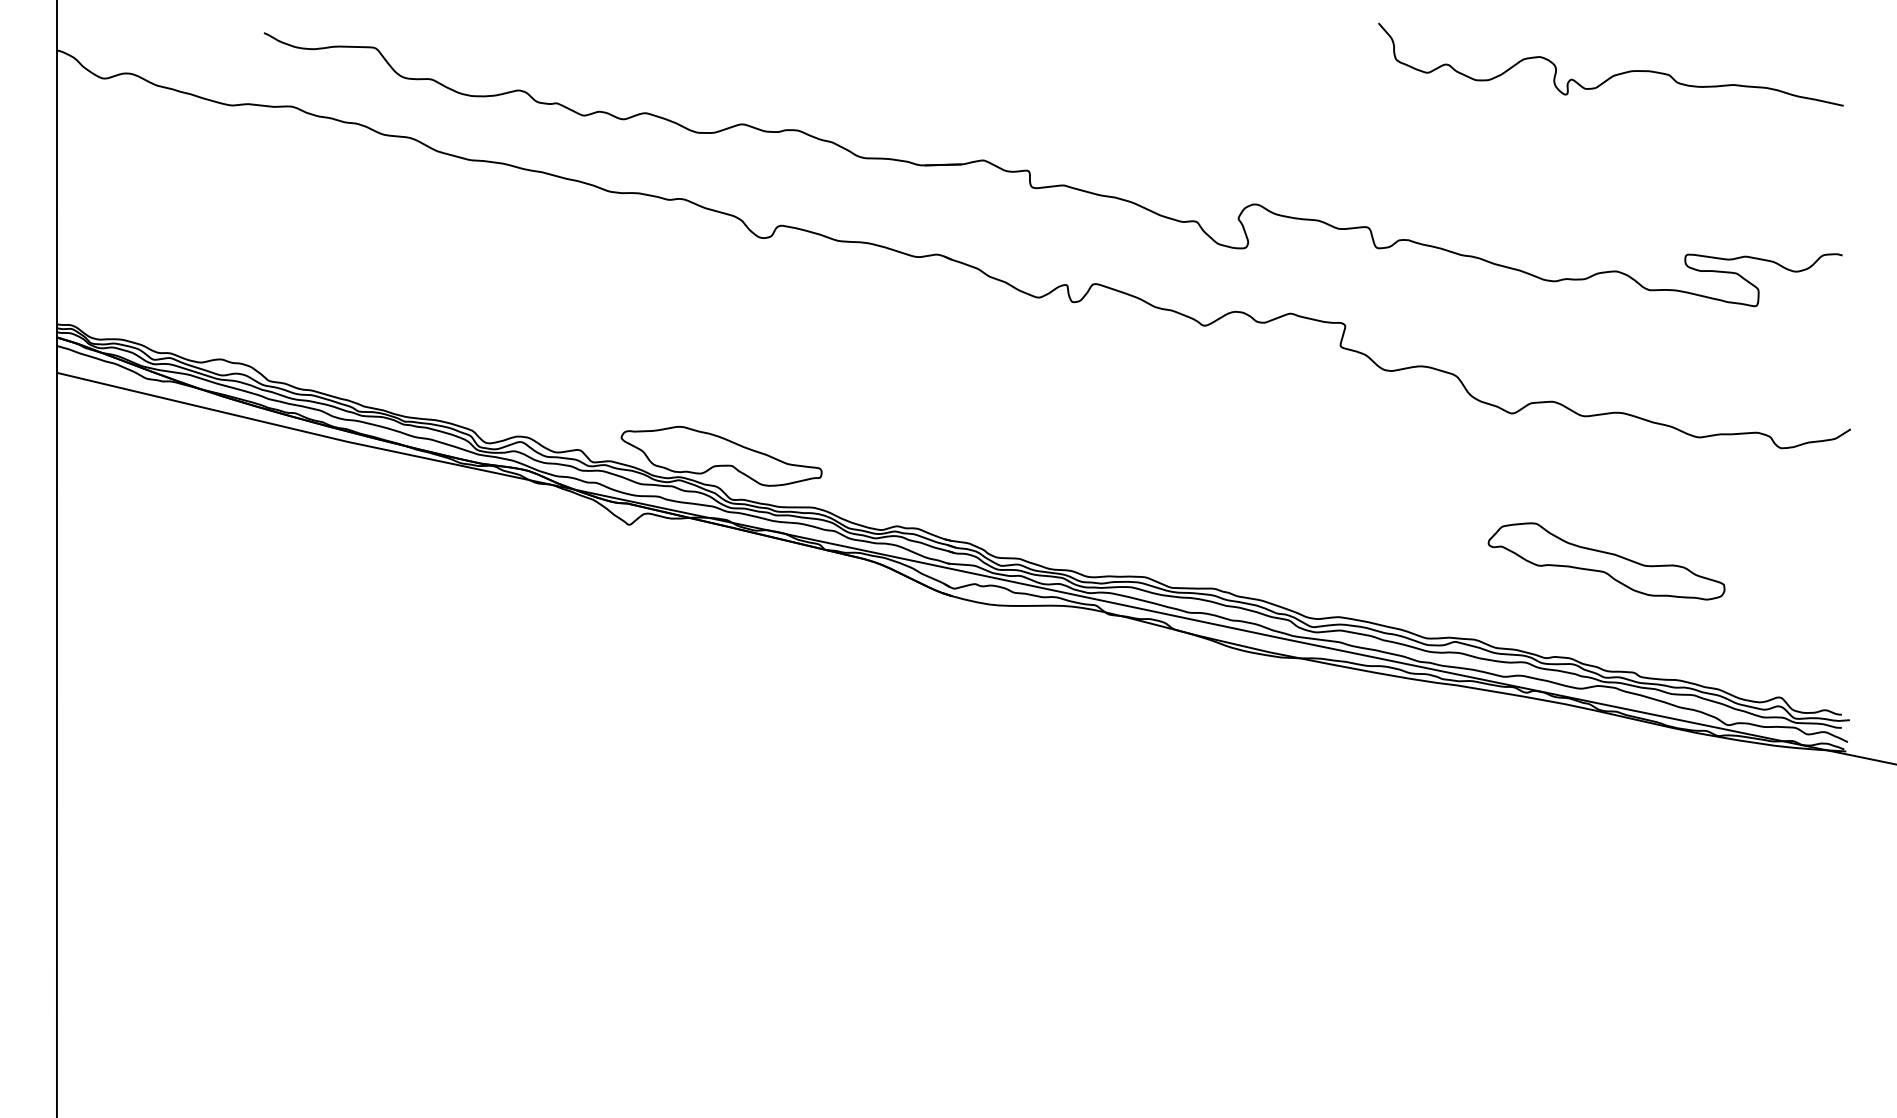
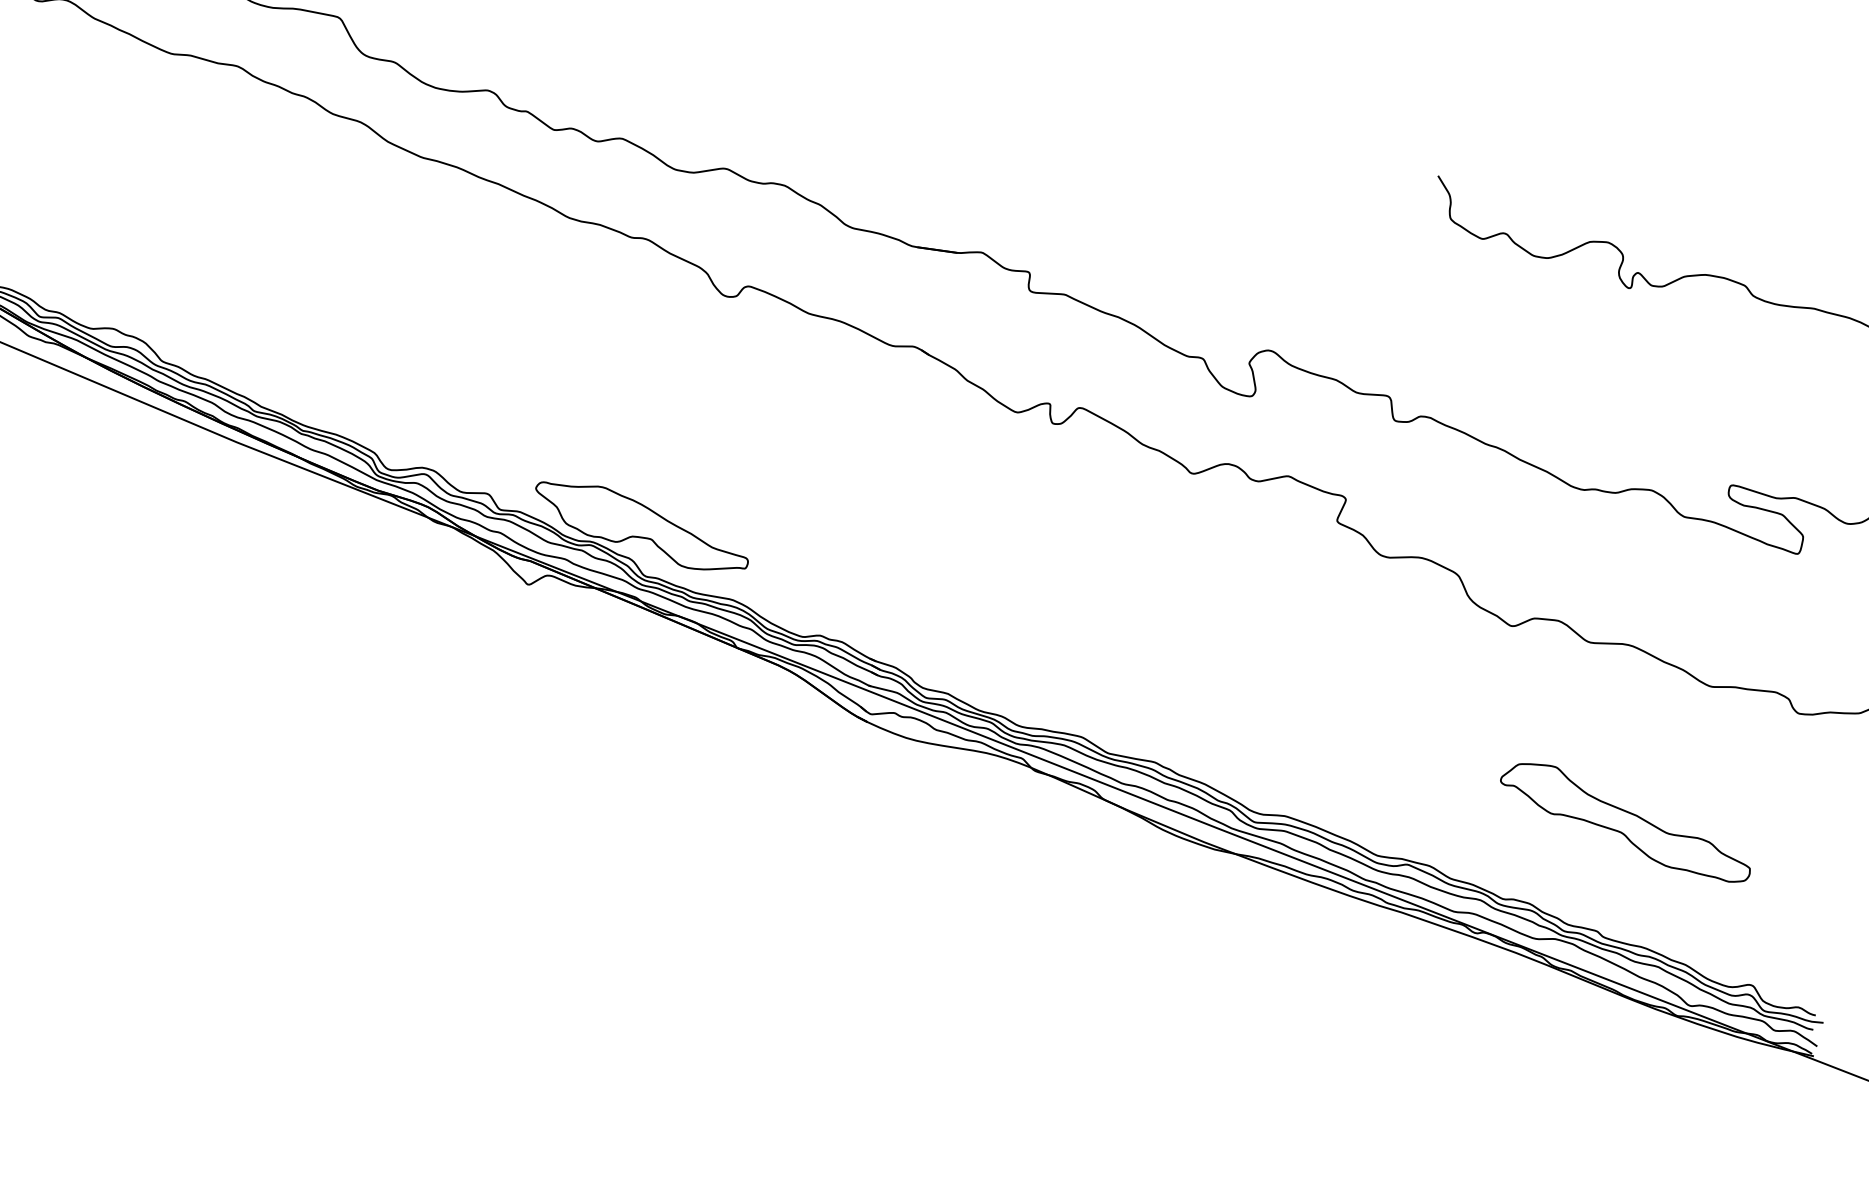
part: (1606, 561) -> (1626, 821), moved

